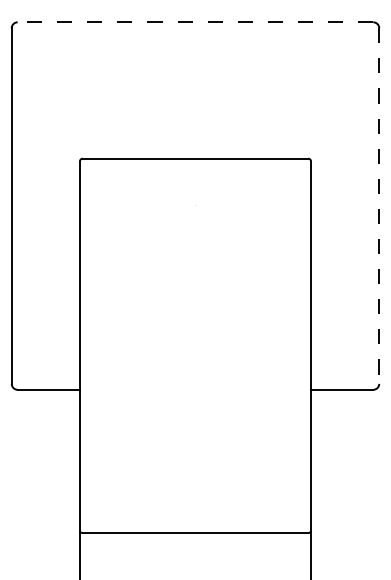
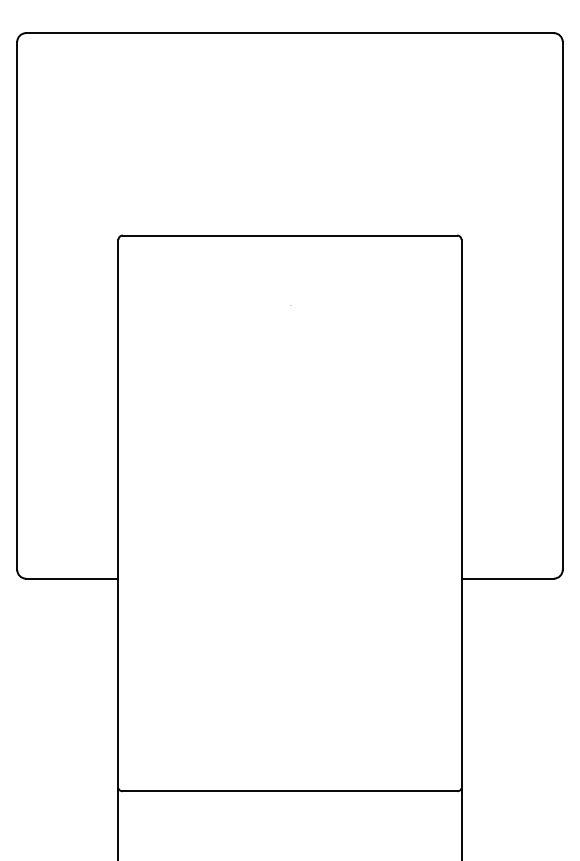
line: (195, 22) -> (290, 33), dashed -> solid
line: (379, 206) -> (563, 306), dashed -> solid

